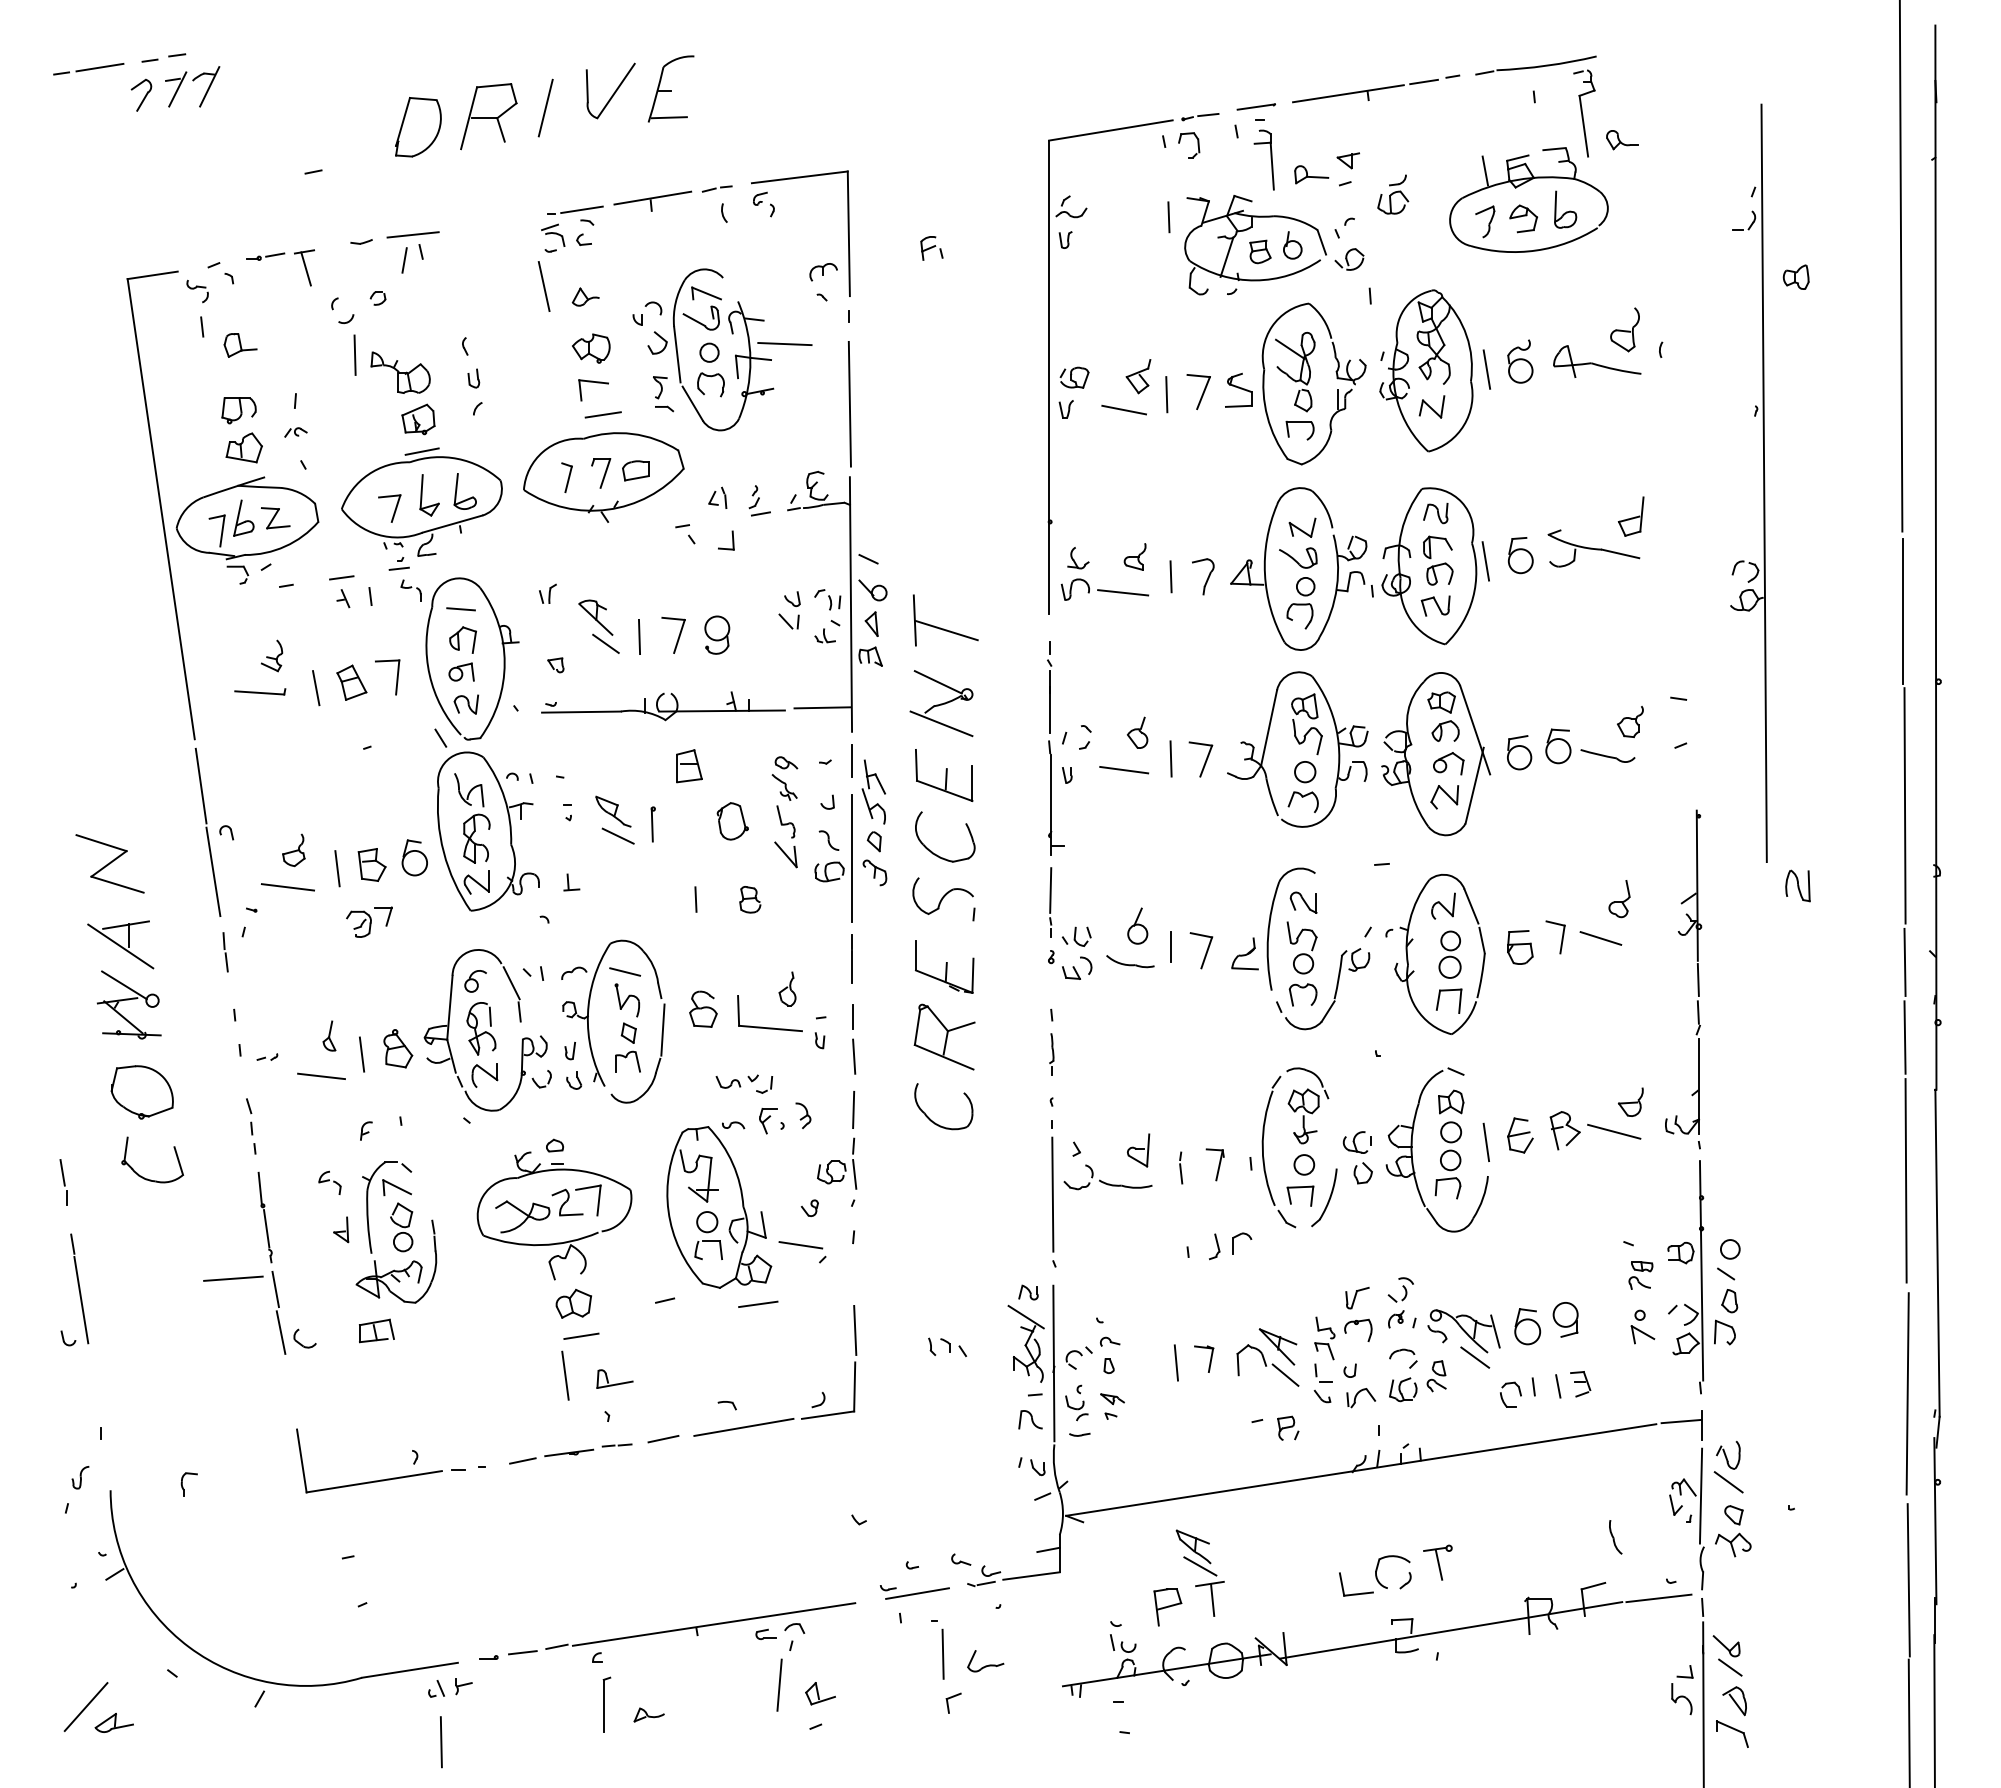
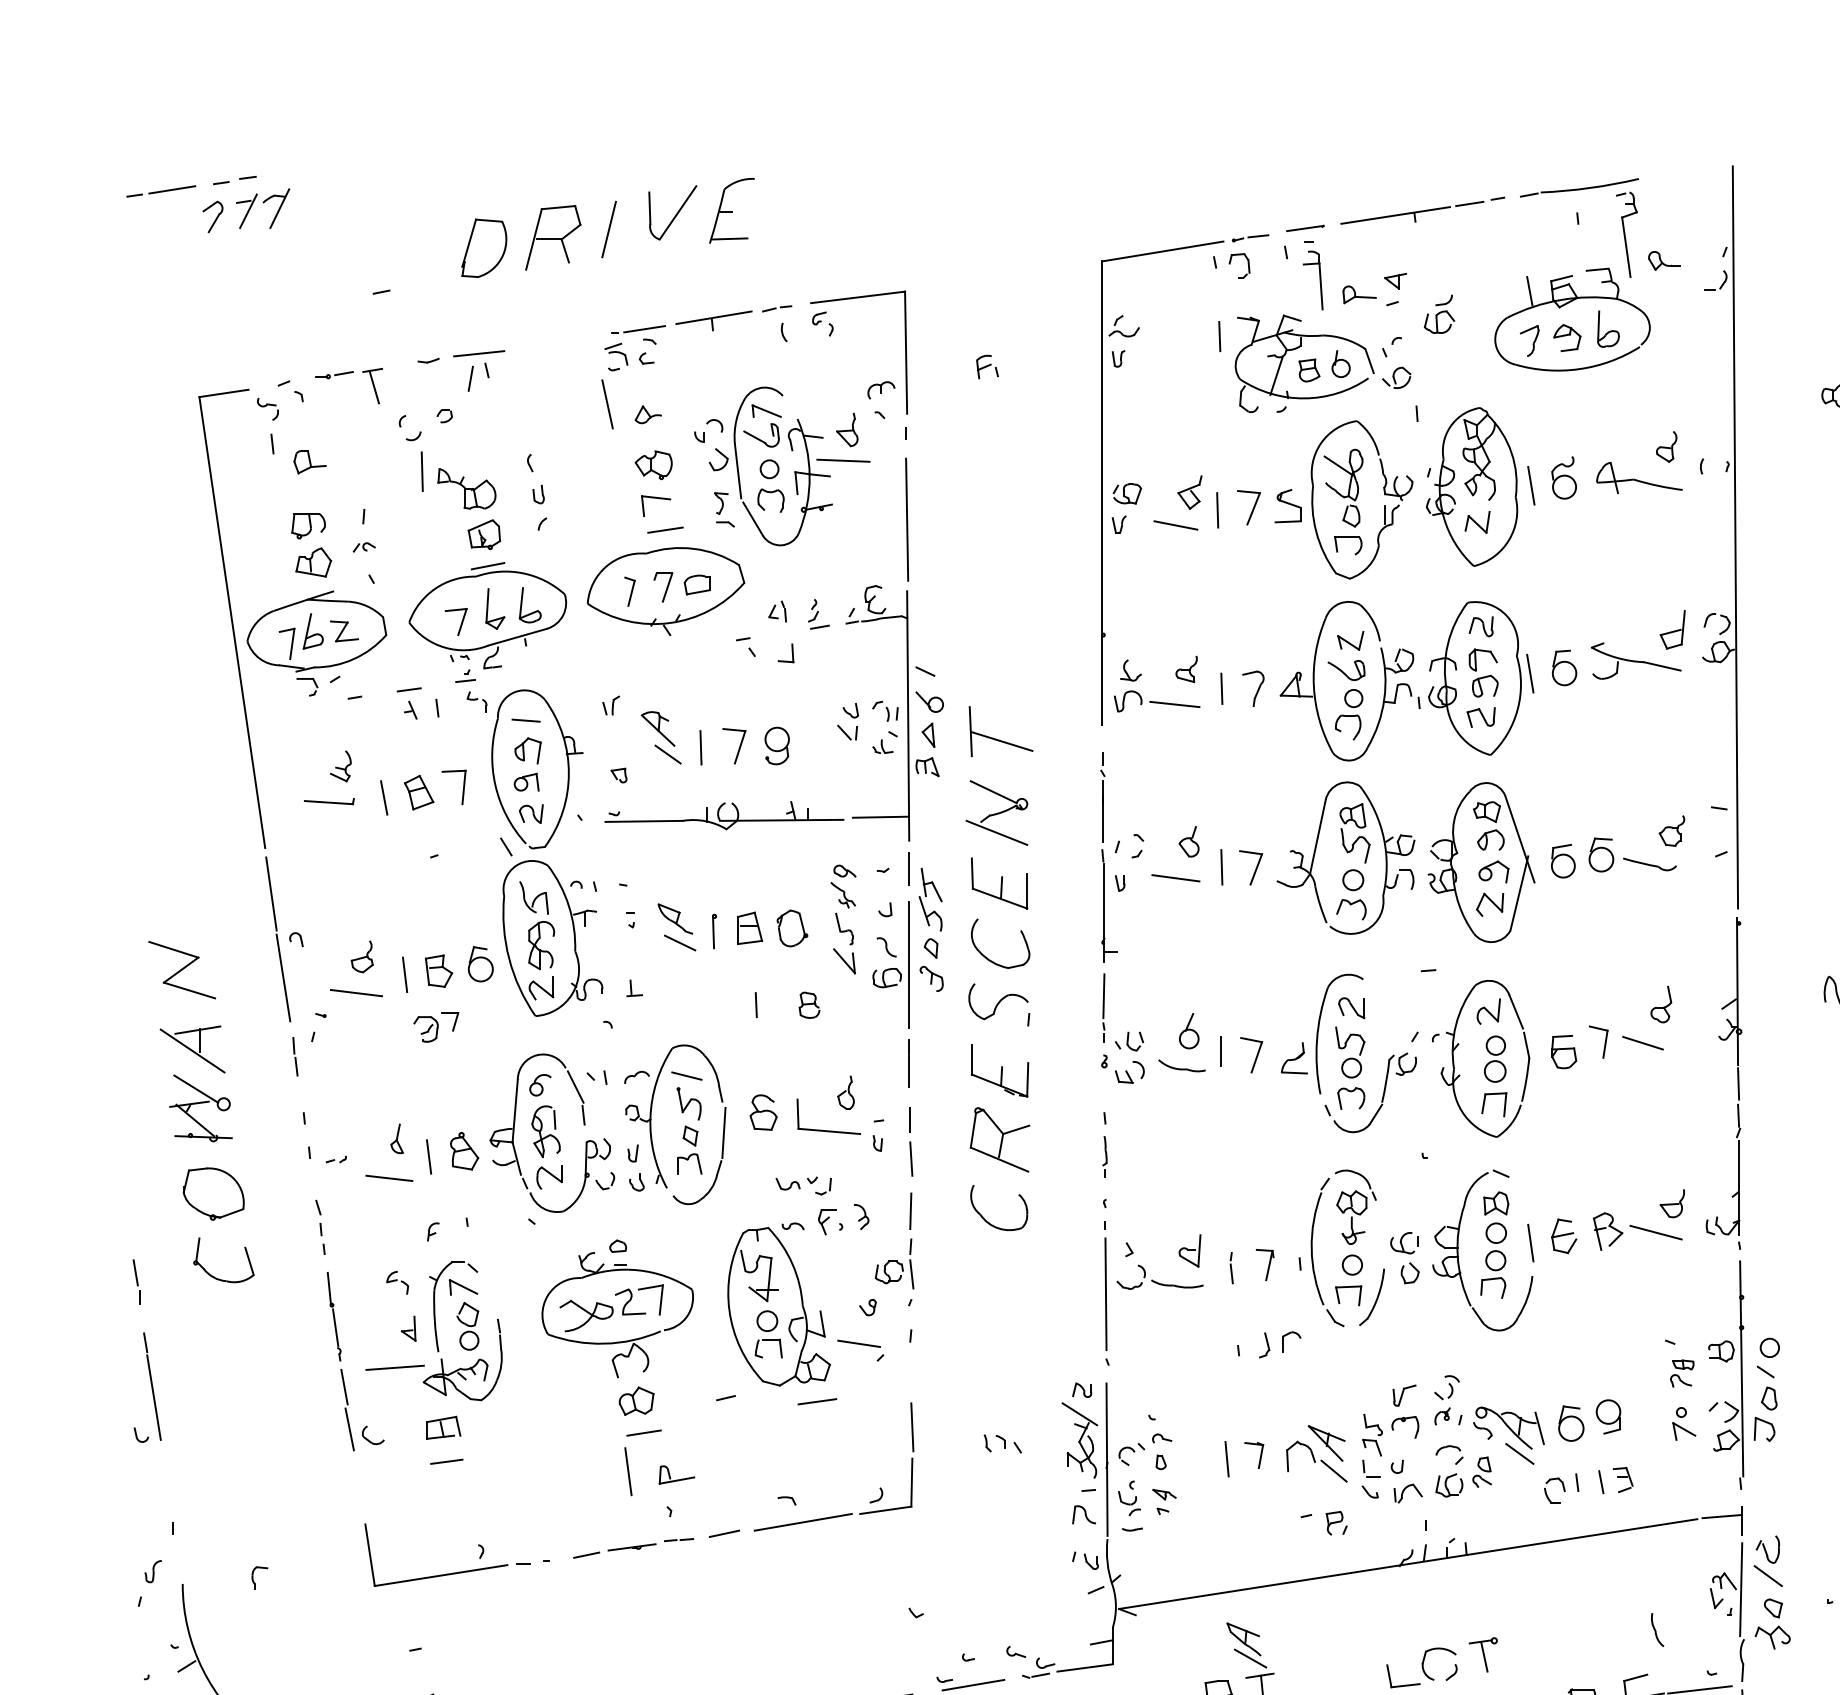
part: (788, 312) -> (846, 429), added
part: (1624, 329) -> (1666, 446), size x0.71
part: (1763, 482) -> (1734, 536), moved
part: (689, 766) -> (749, 928), moved
line: (233, 1278) -> (395, 1367), moved
line: (380, 1365) -> (447, 1461), added

